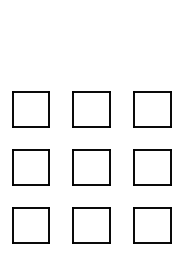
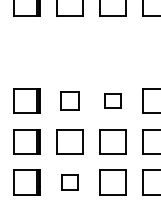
part: (29, 109) -> (69, 100), size x0.7
part: (90, 109) -> (112, 100), size x0.6
part: (29, 225) -> (69, 182), size x0.6

